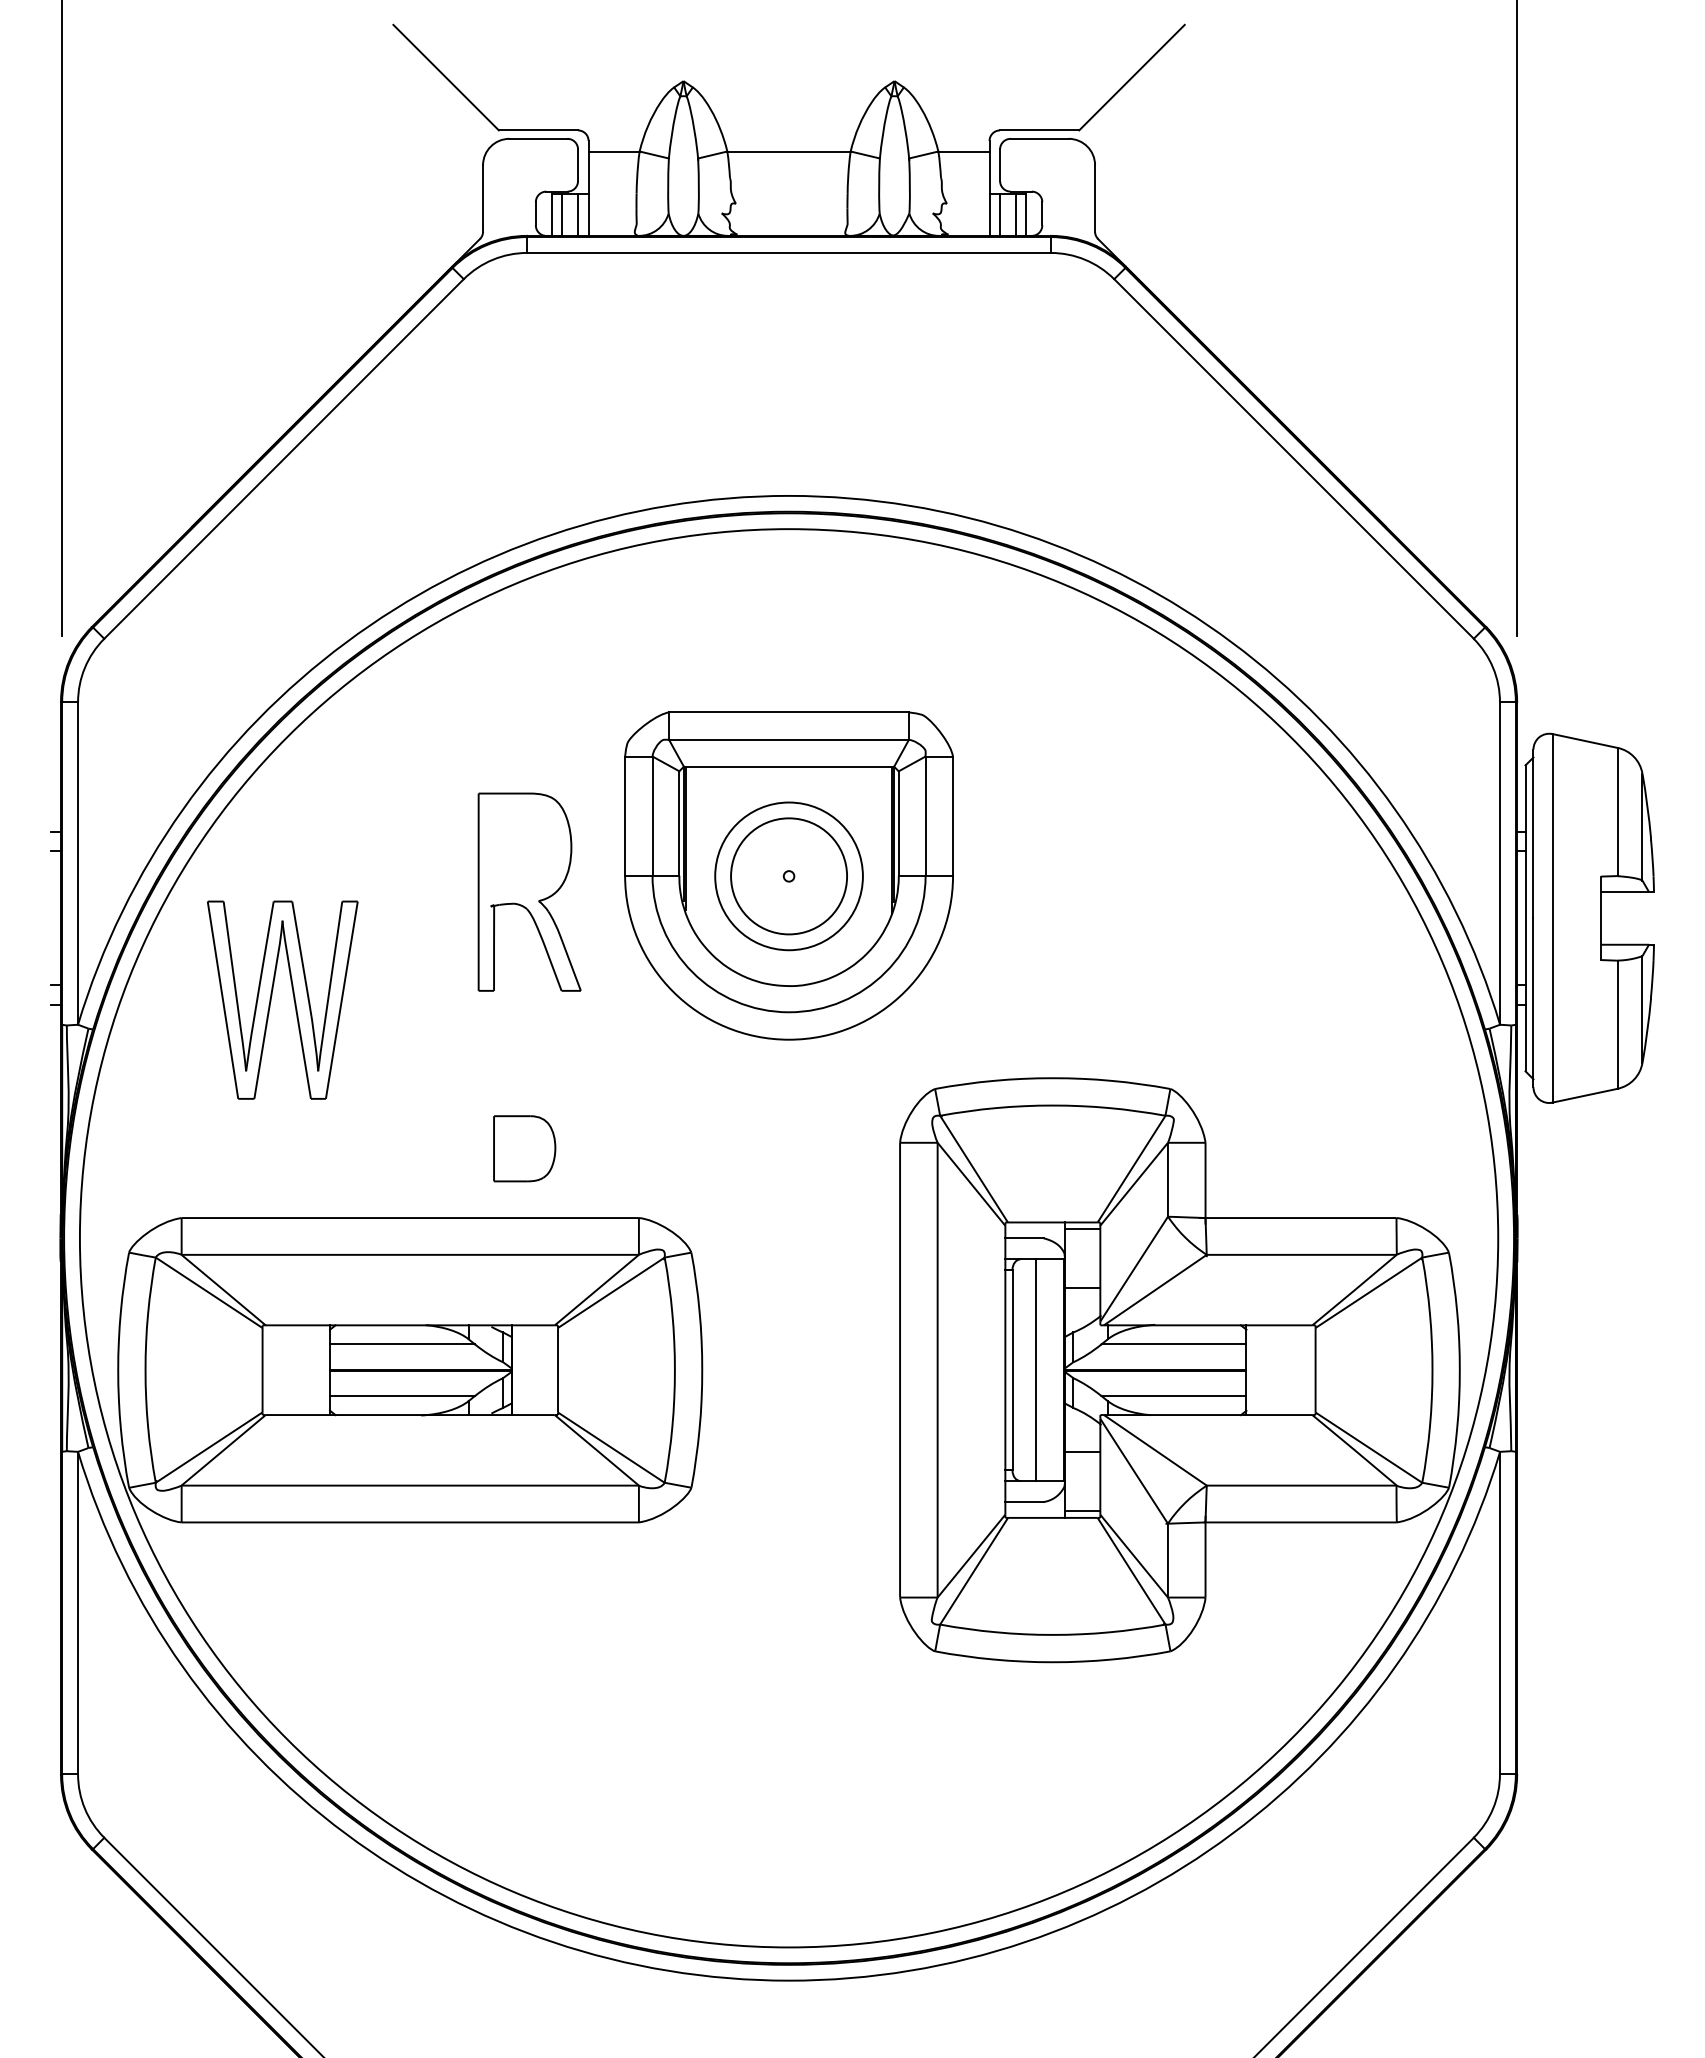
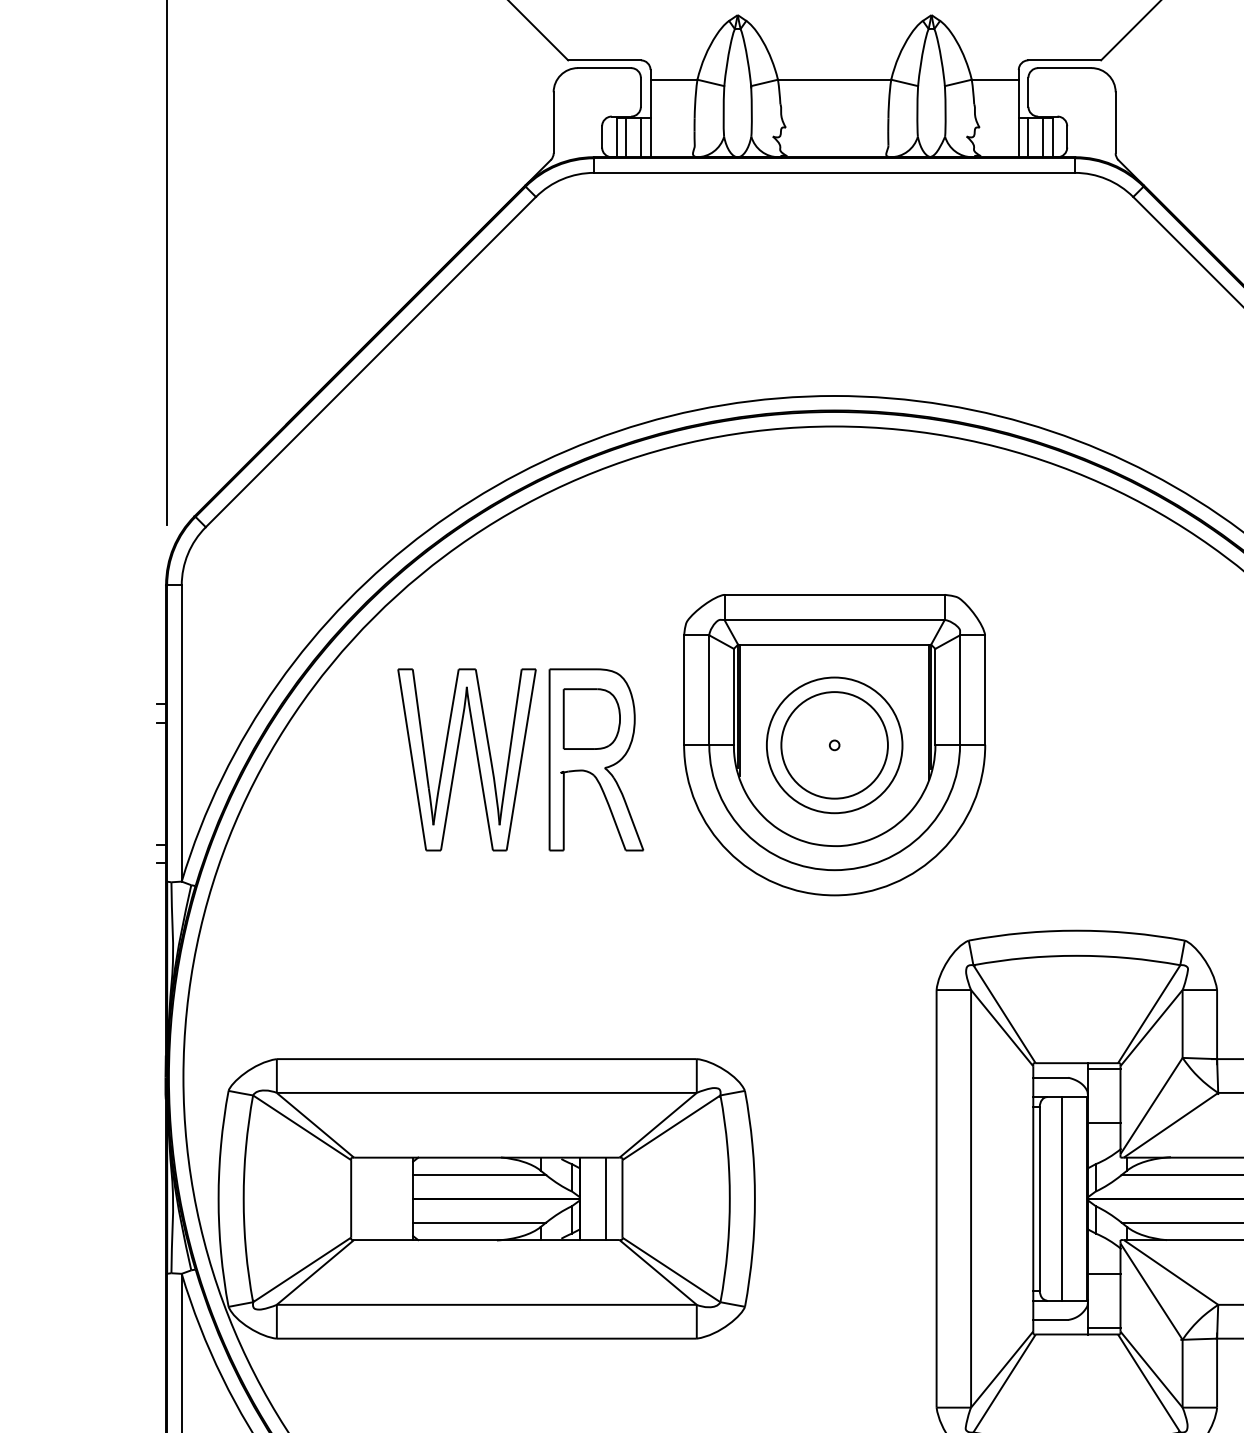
part: (272, 996) -> (457, 756), moved
part: (524, 1148) -> (591, 718), moved
line: (540, 1370) -> (606, 1199), added

